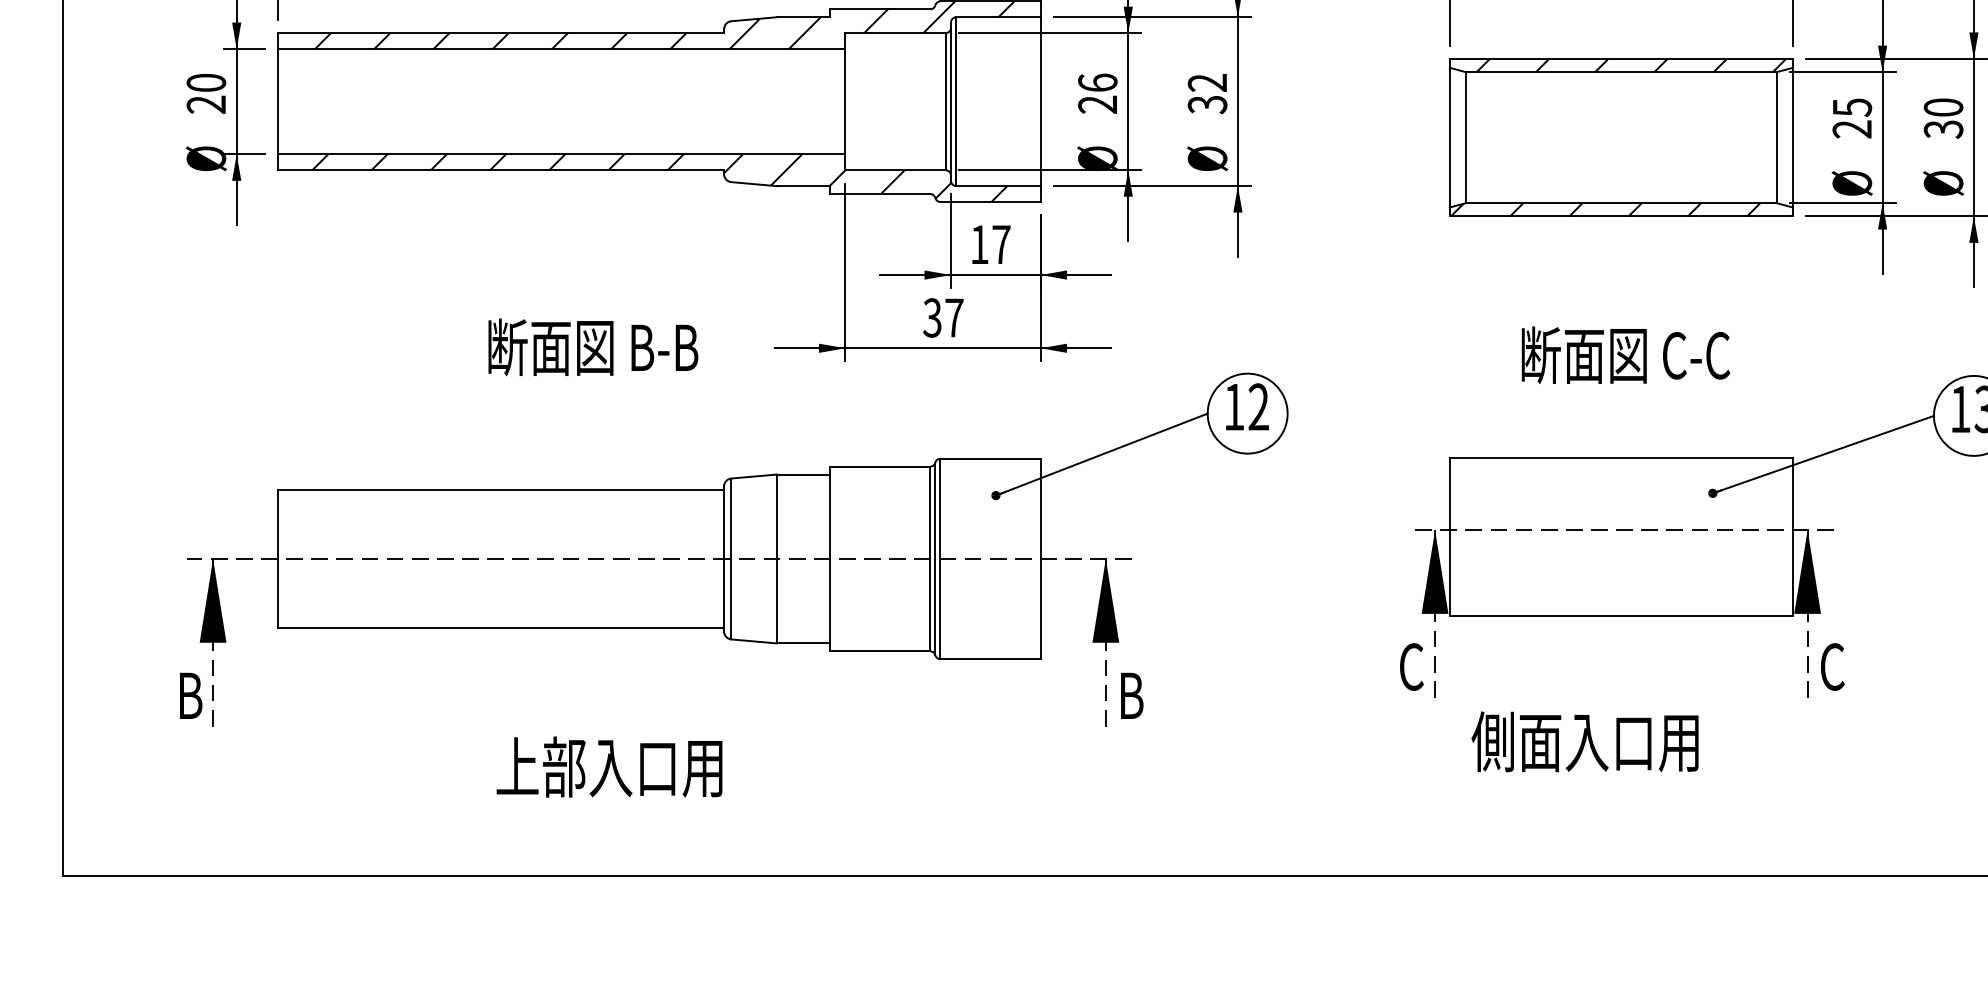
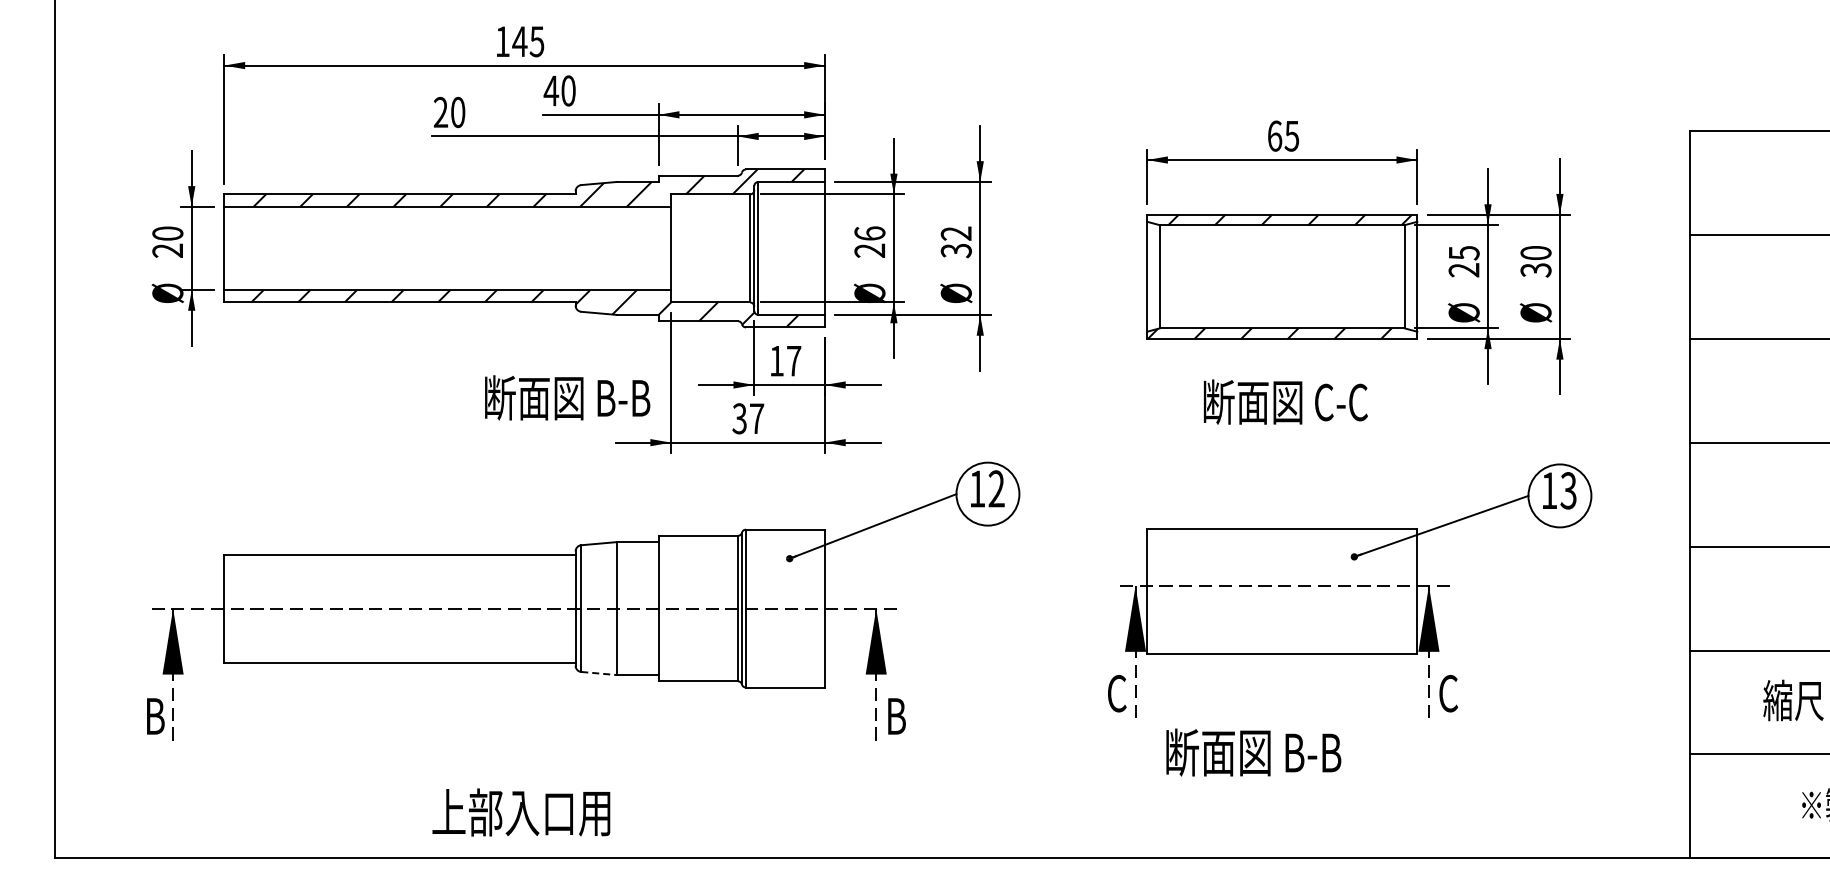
text: (593, 346) -> (567, 397), moved
text: (1625, 354) -> (1285, 401), moved
line: (754, 641) -> (599, 673), solid -> dashed
text: (1584, 741) -> (1253, 752), 側面入口用 -> 断面図 B-B
text: (609, 767) -> (521, 812), moved

